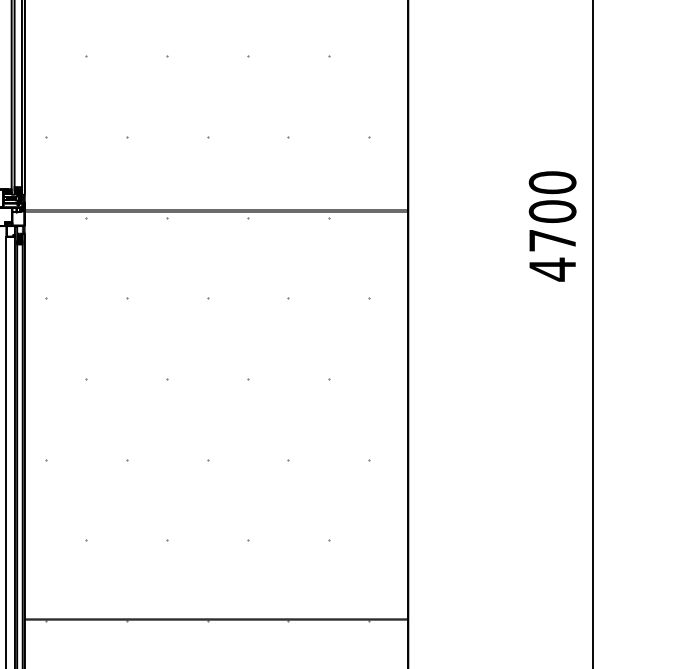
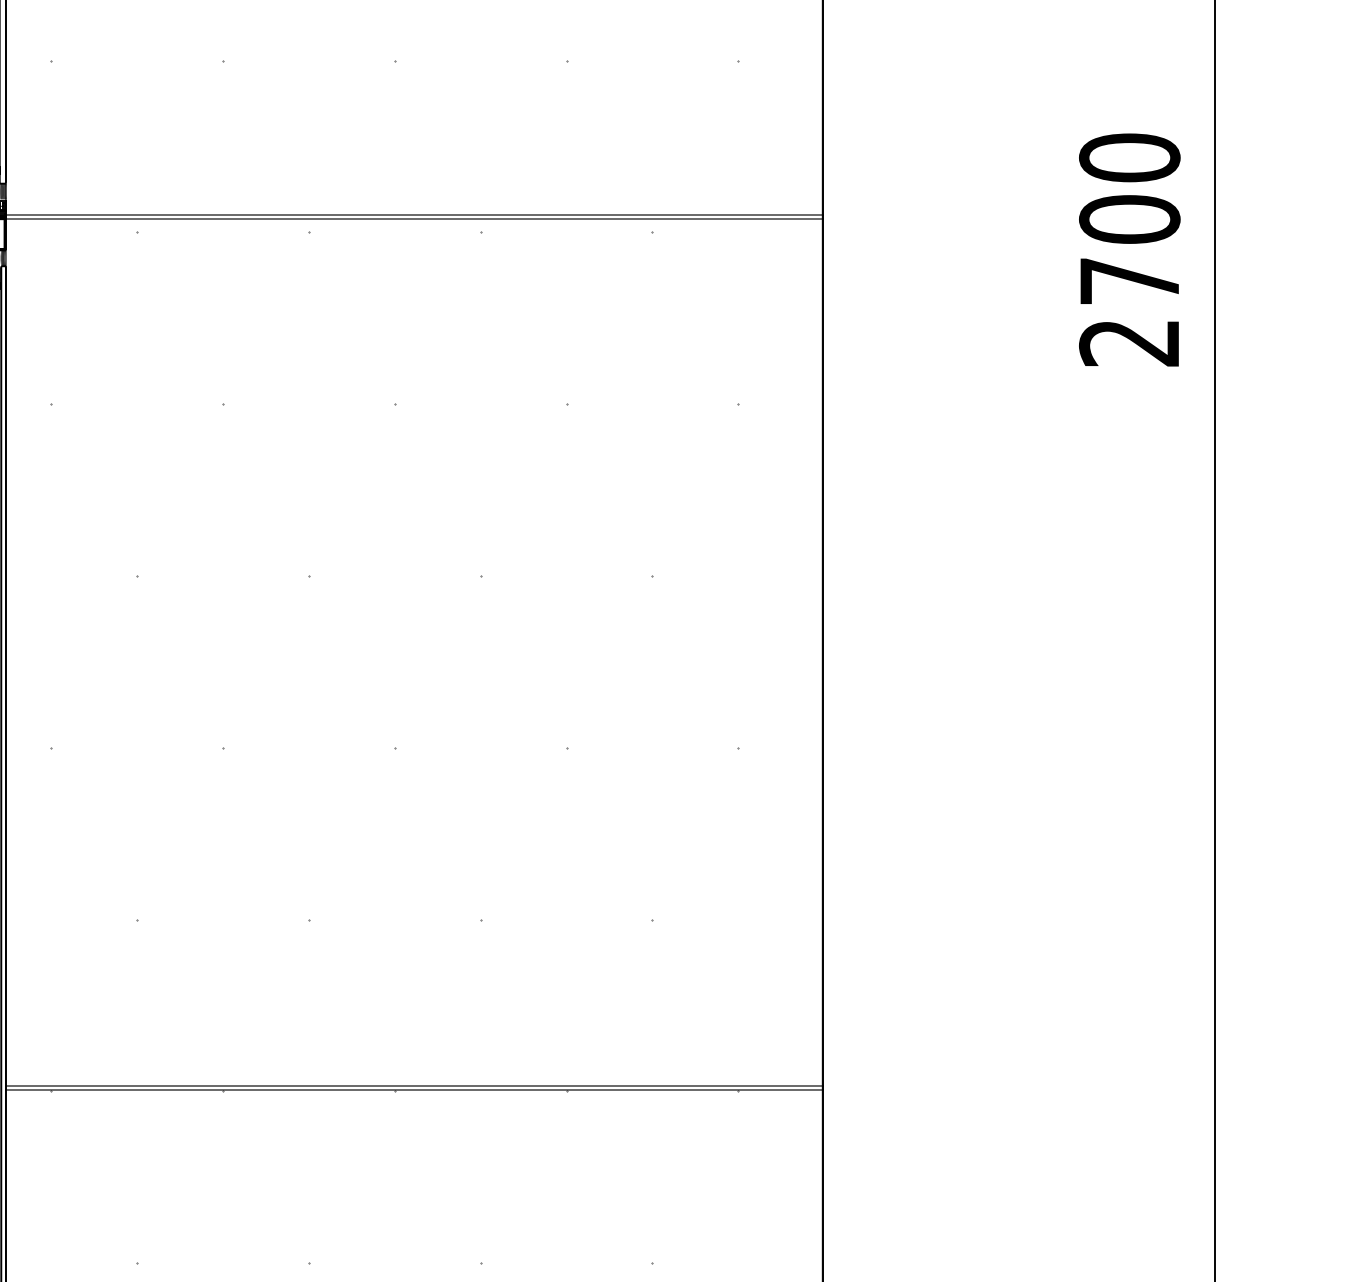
text: (551, 269) -> (1127, 342), 4700 -> 2700

